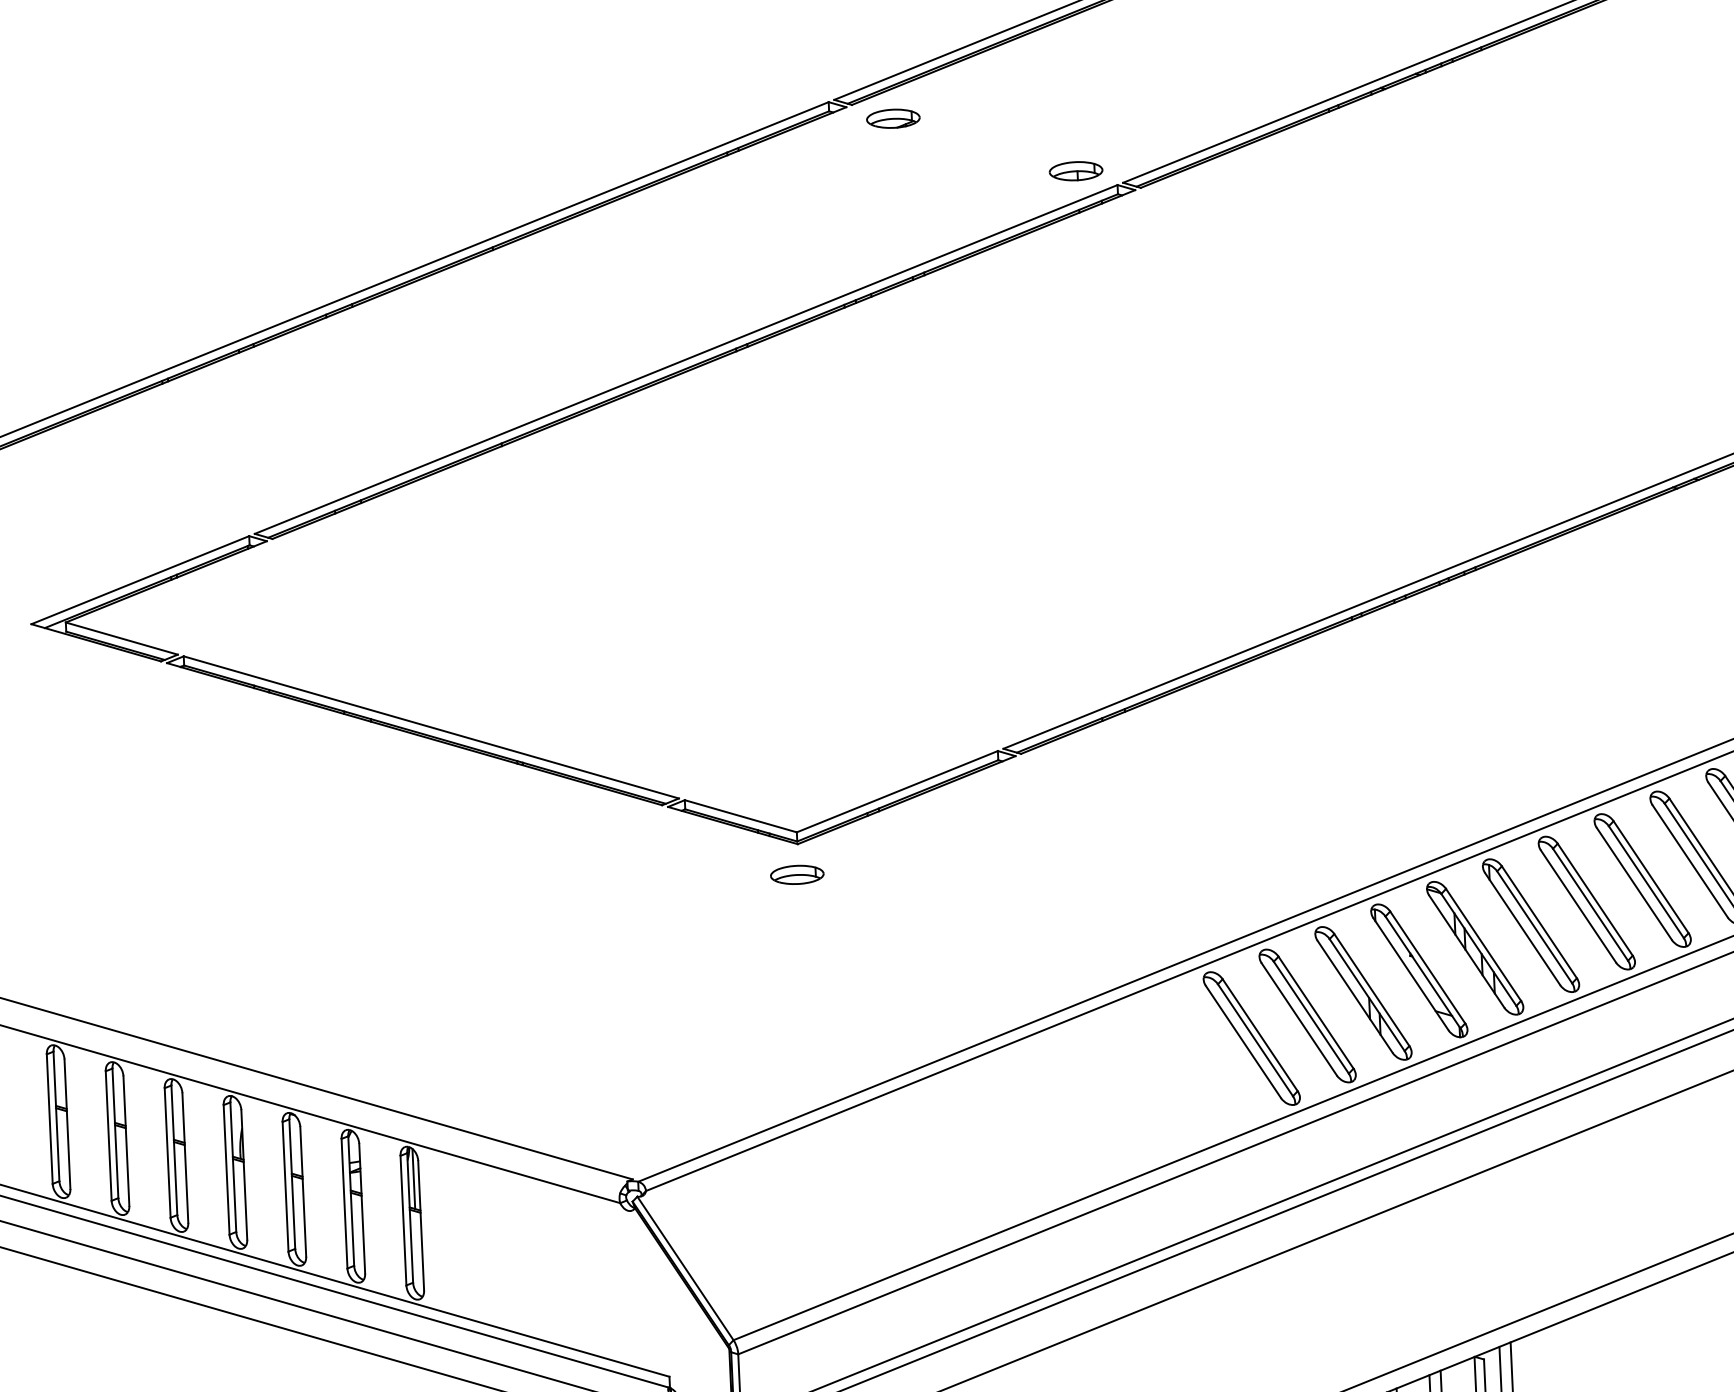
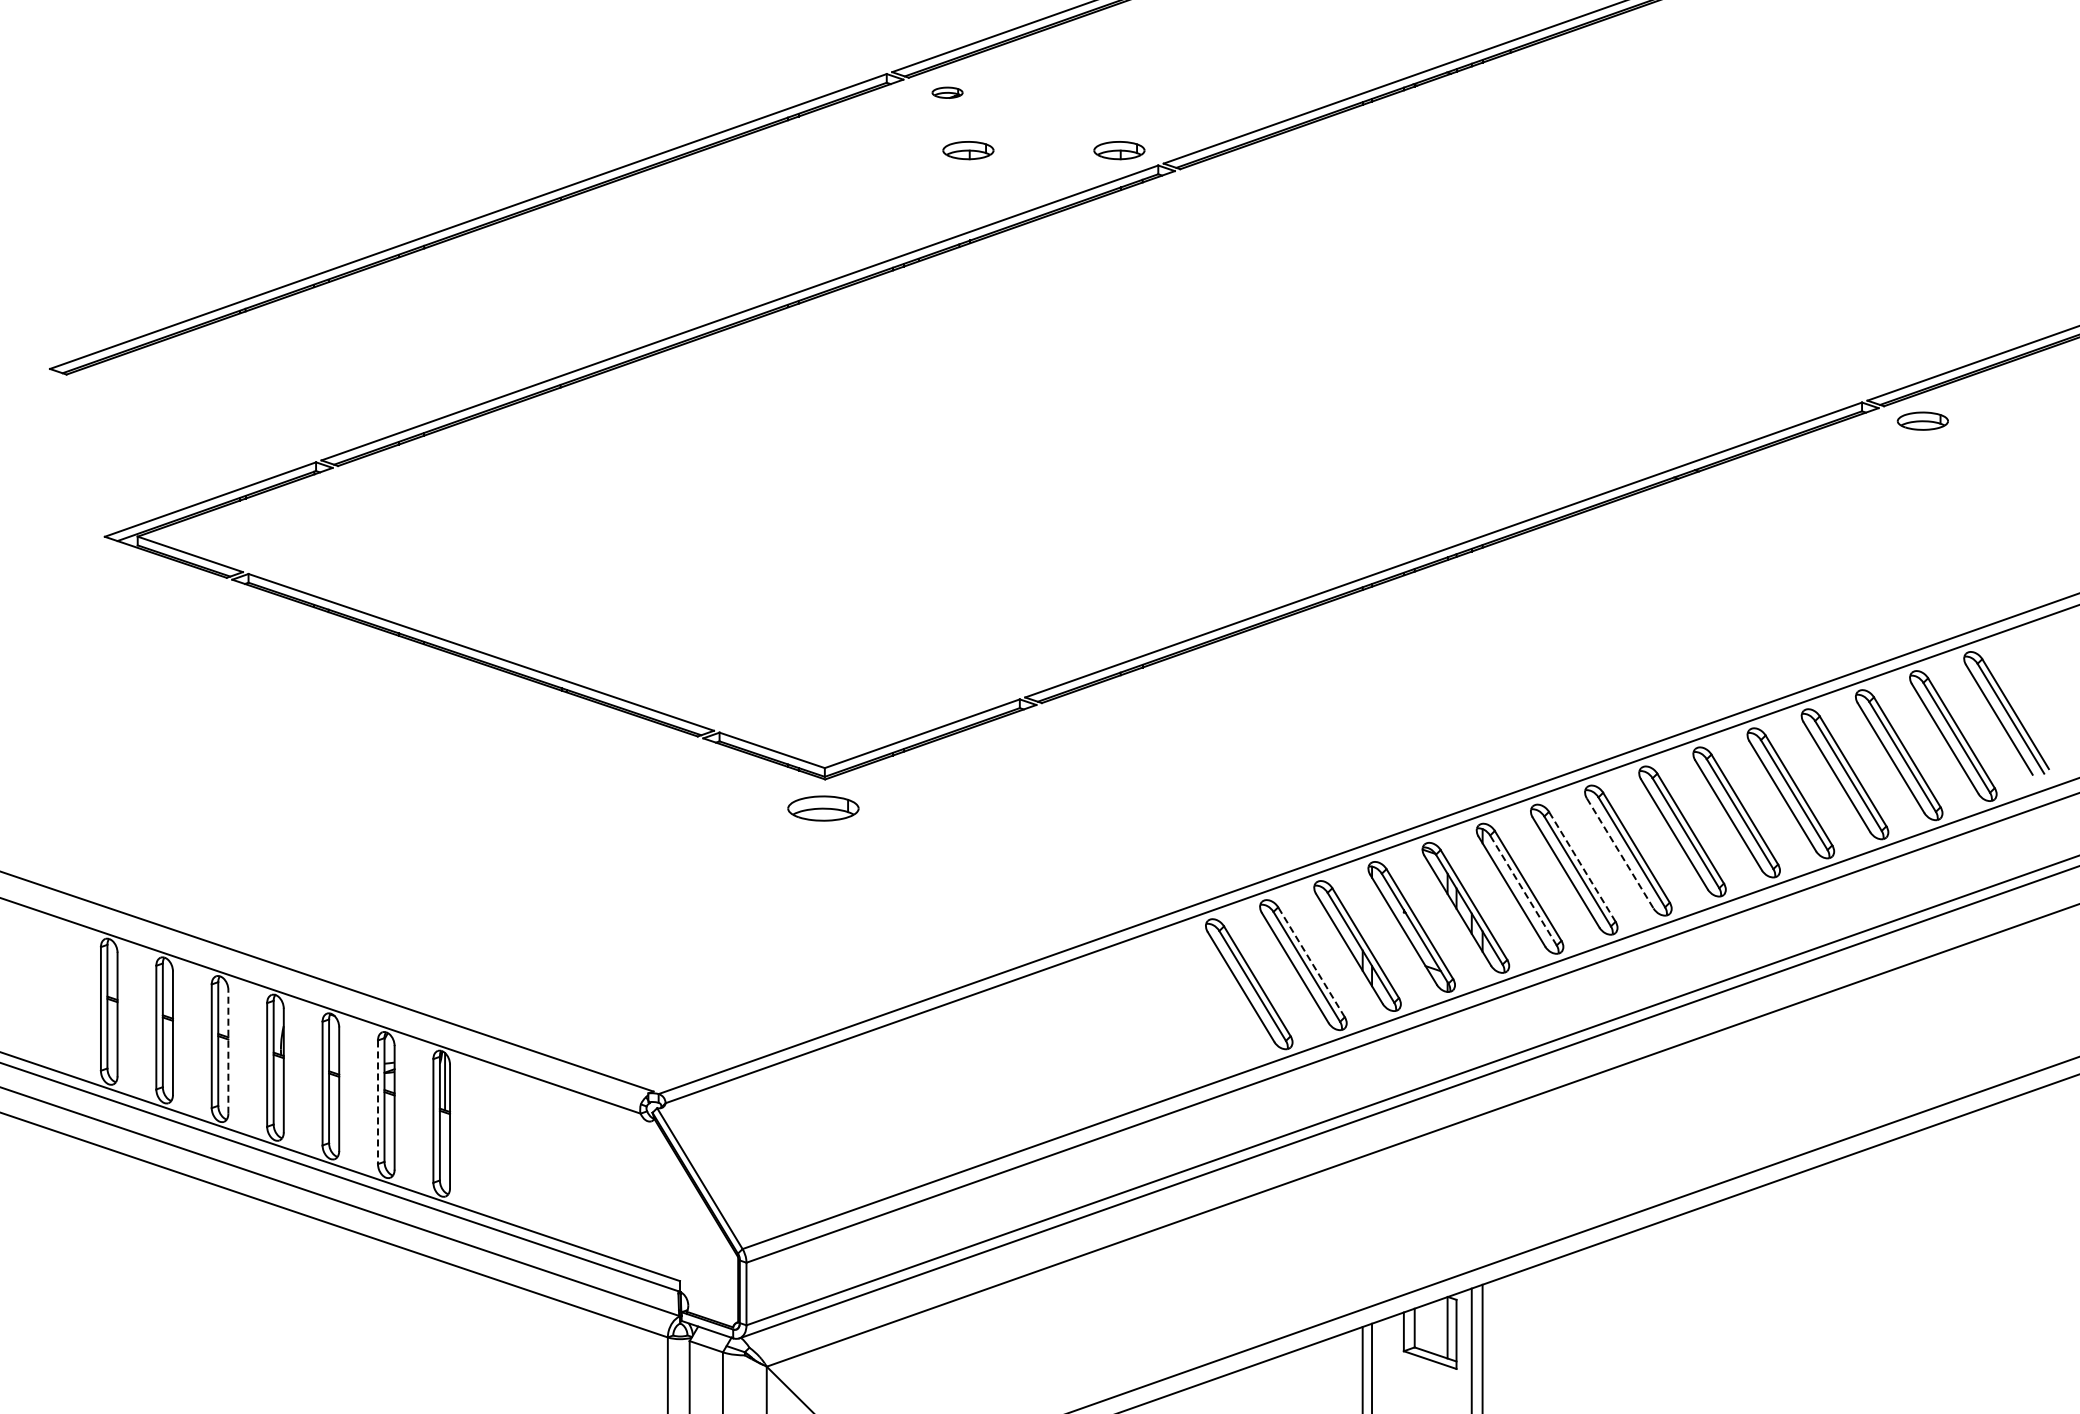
part: (893, 118) -> (947, 92), size x0.6
part: (917, 178) -> (968, 150), added
part: (797, 874) -> (823, 808), size x1.4
line: (1634, 883) -> (1620, 853), solid -> dashed
line: (1595, 899) -> (1582, 866), solid -> dashed
line: (1534, 927) -> (1523, 890), solid -> dashed
line: (1315, 1011) -> (1311, 961), solid -> dashed
line: (185, 1157) -> (228, 1051), solid -> dashed
line: (345, 1203) -> (378, 1102), solid -> dashed

